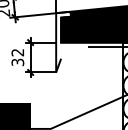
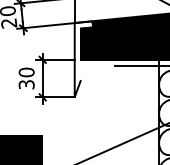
text: (17, 52) -> (26, 72), 32 -> 30

